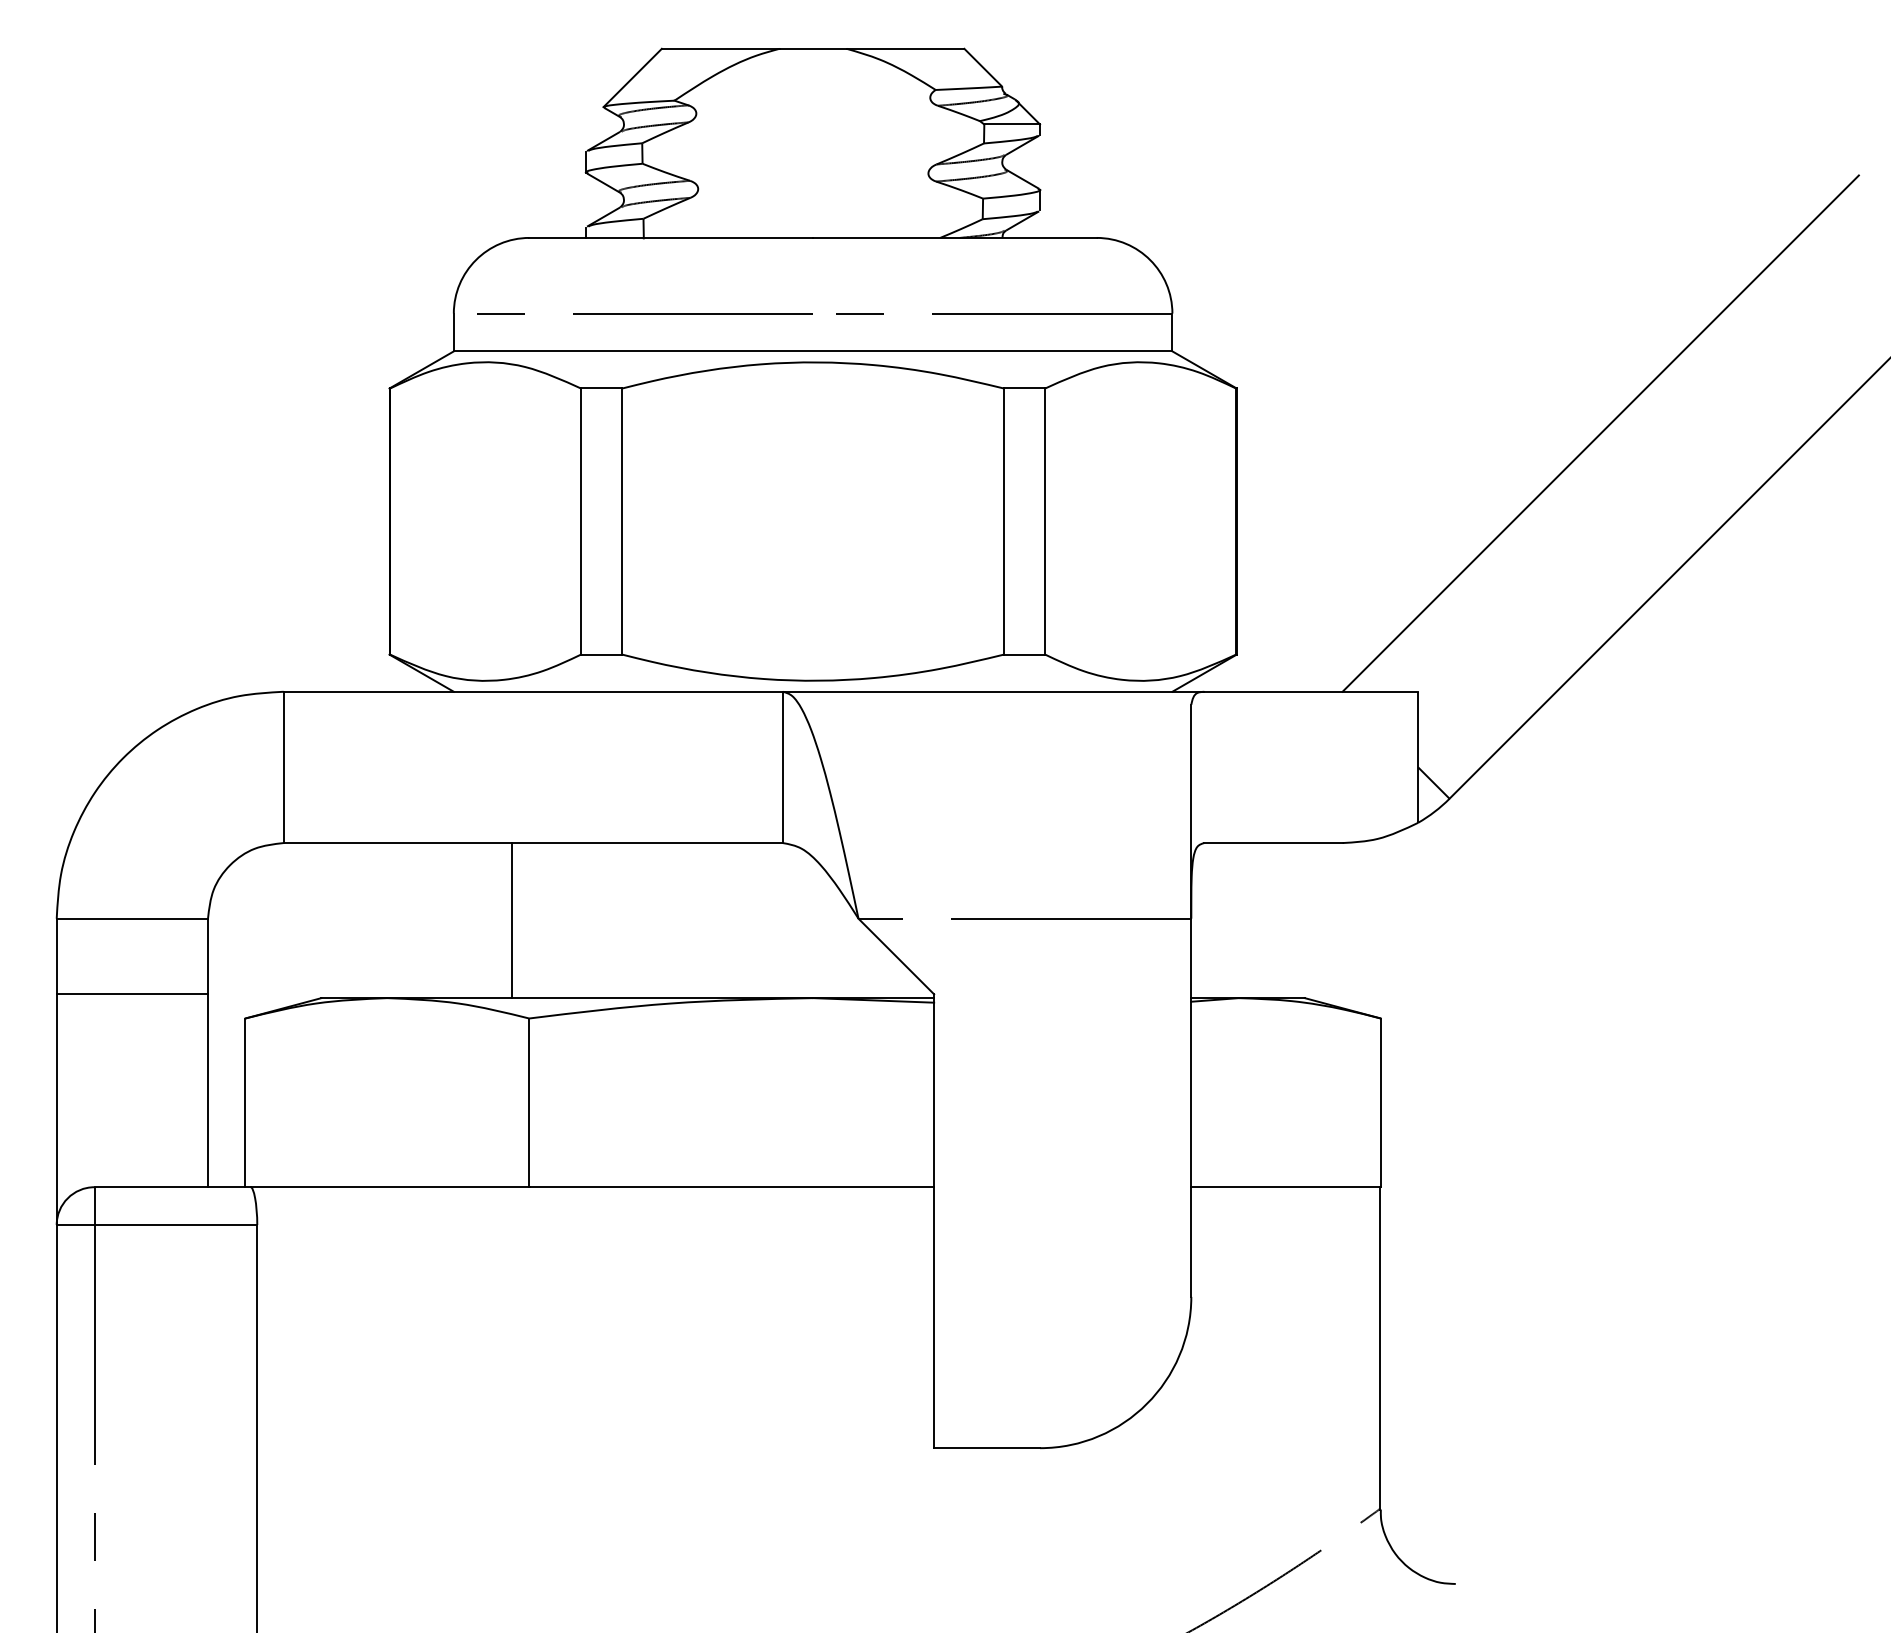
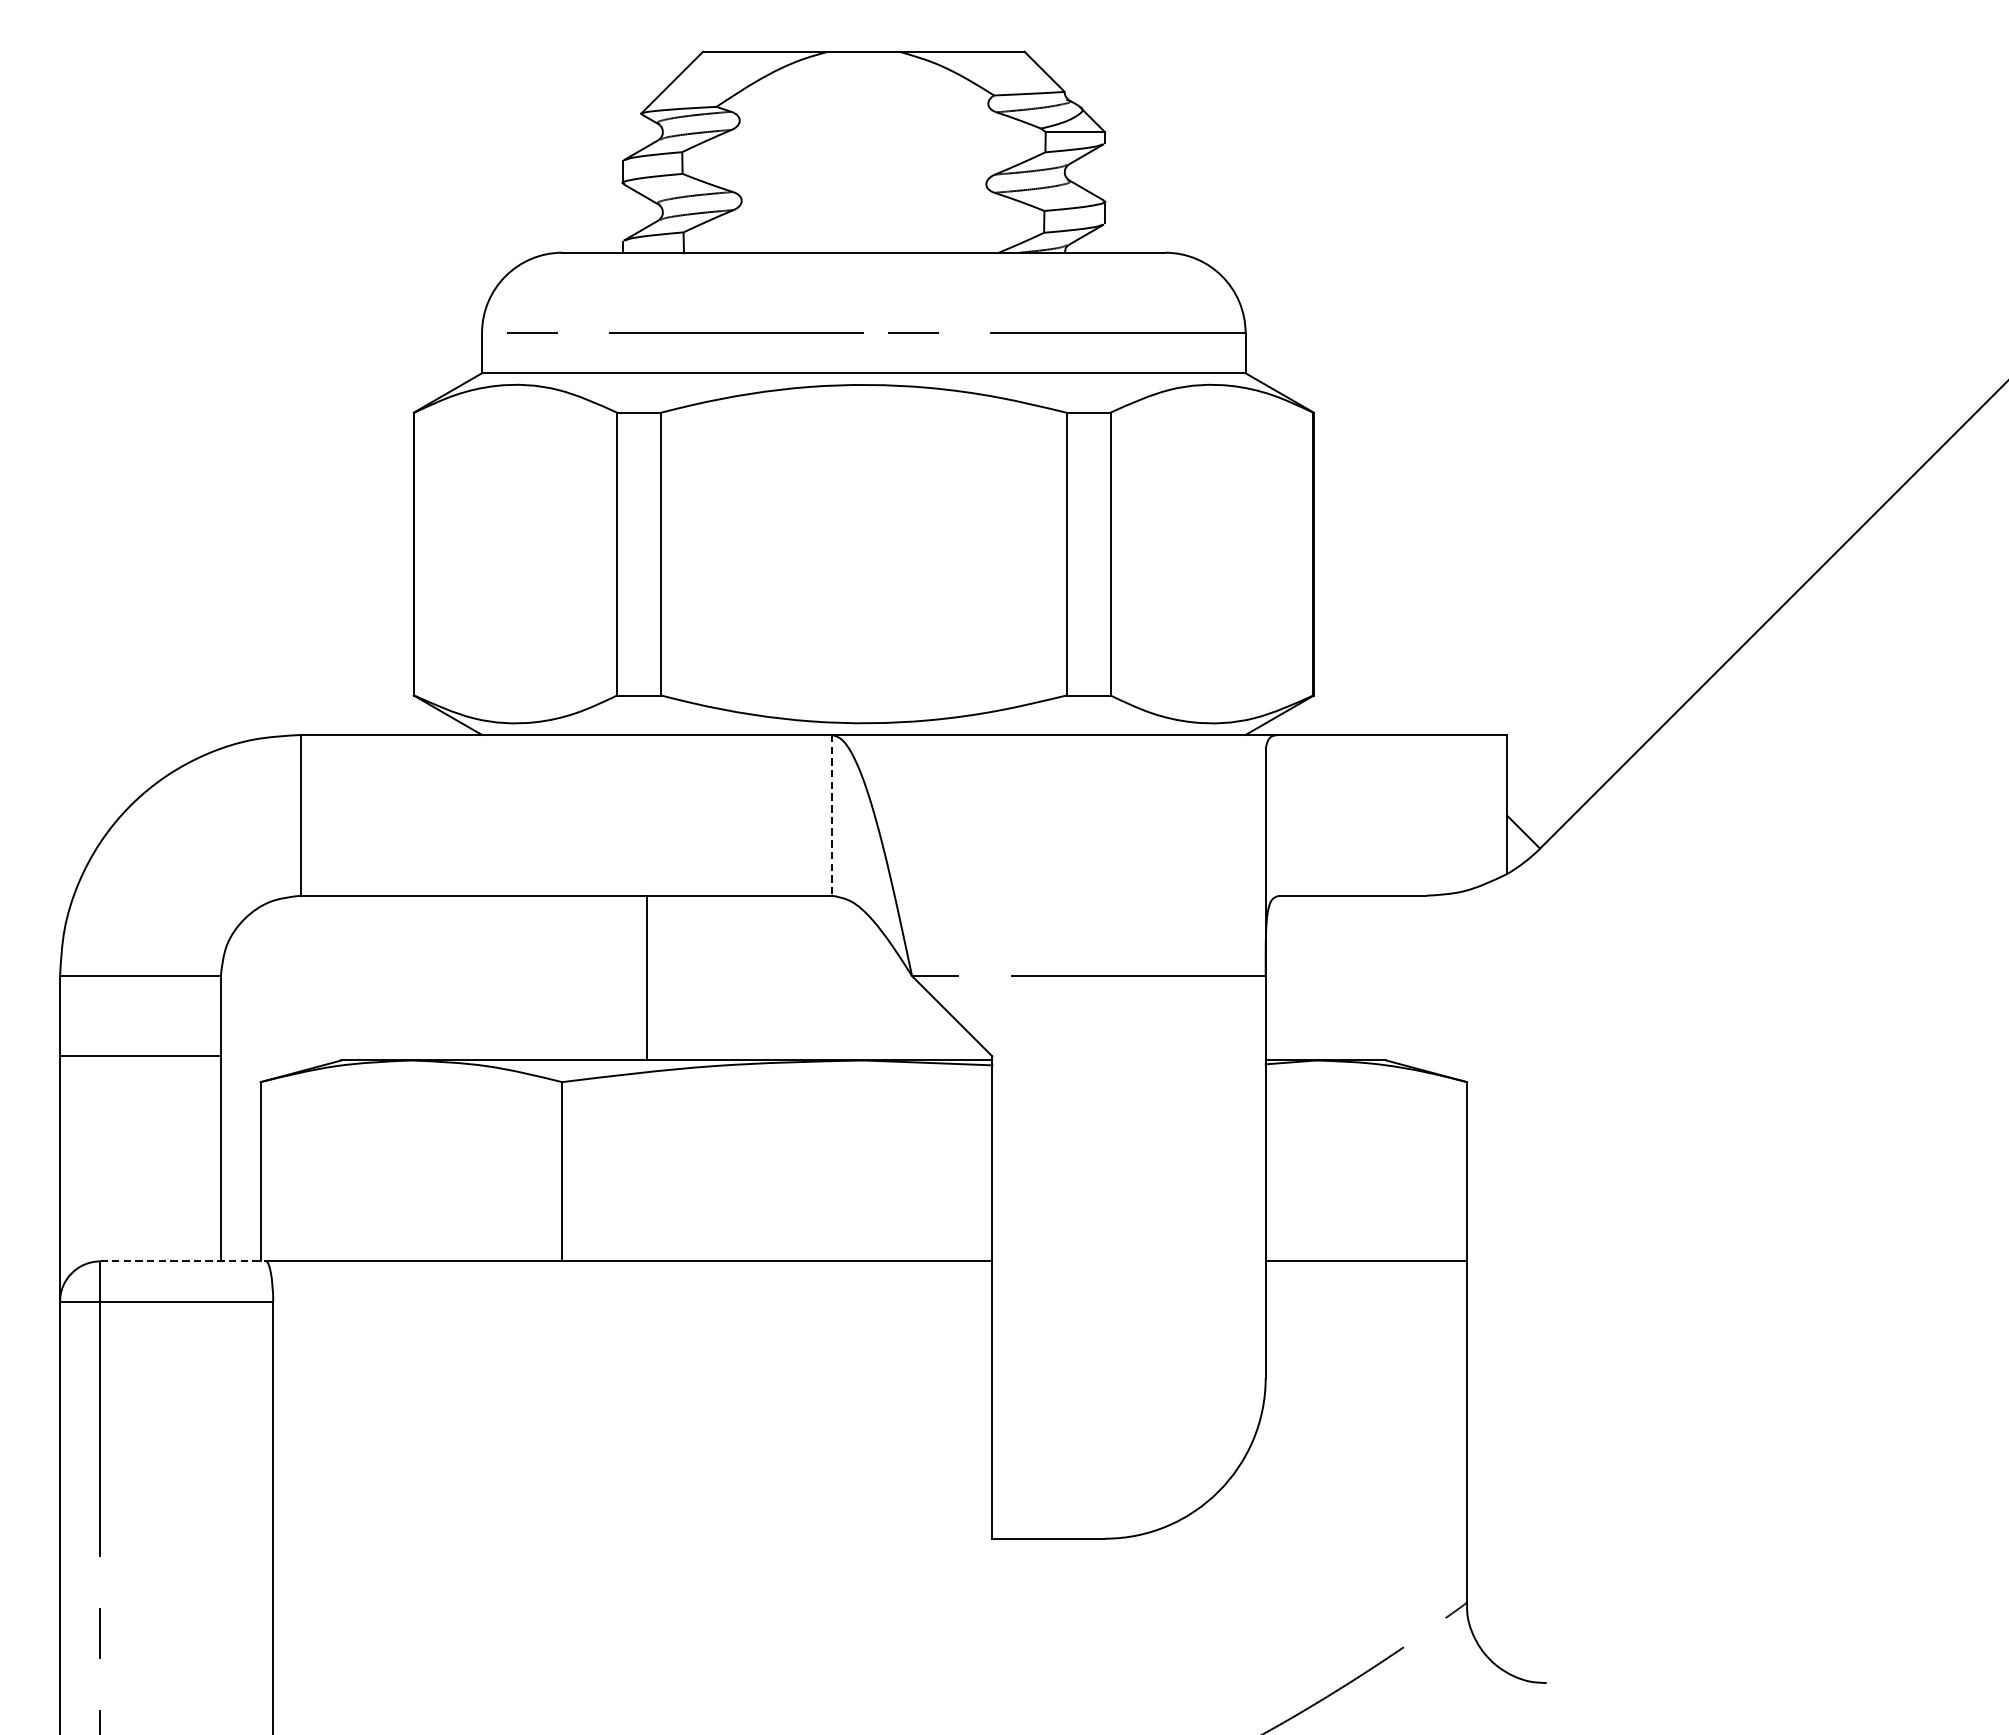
line: (1600, 433) -> (1700, 460), removed
line: (782, 767) -> (831, 815), solid -> dashed
line: (512, 920) -> (647, 978), moved
line: (173, 1187) -> (184, 1261), solid -> dashed

